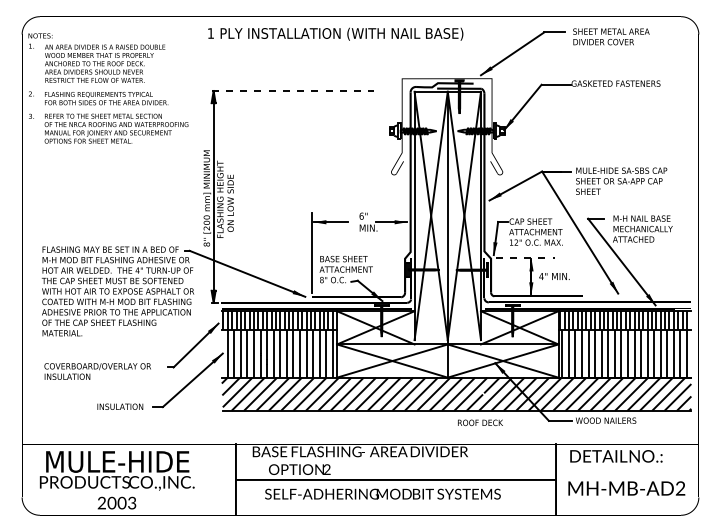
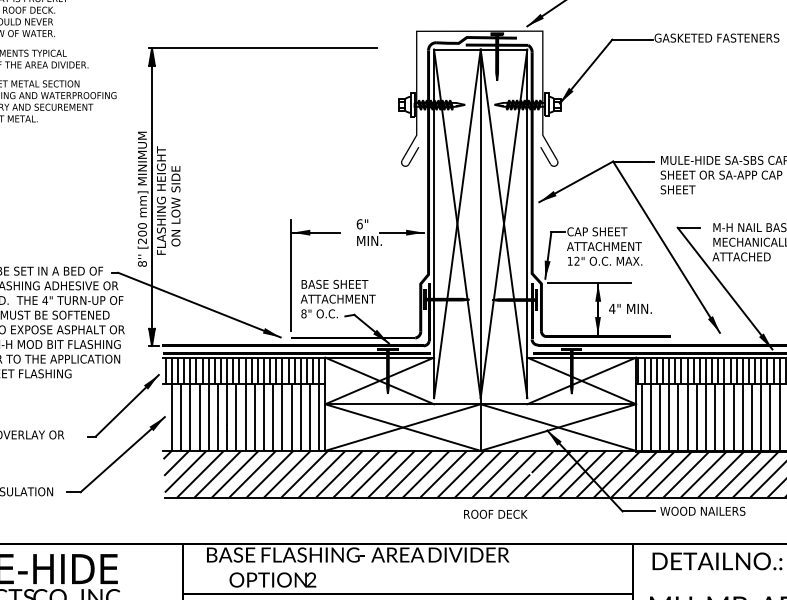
line: (293, 91) -> (264, 49), dashed -> solid
line: (525, 258) -> (589, 283), dashed -> solid
text: (480, 422) -> (495, 513), moved

